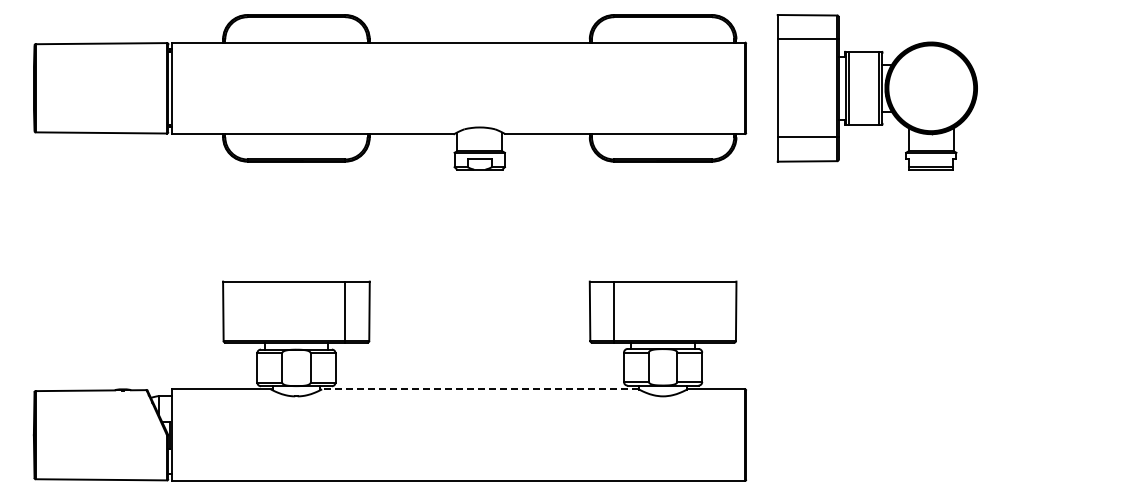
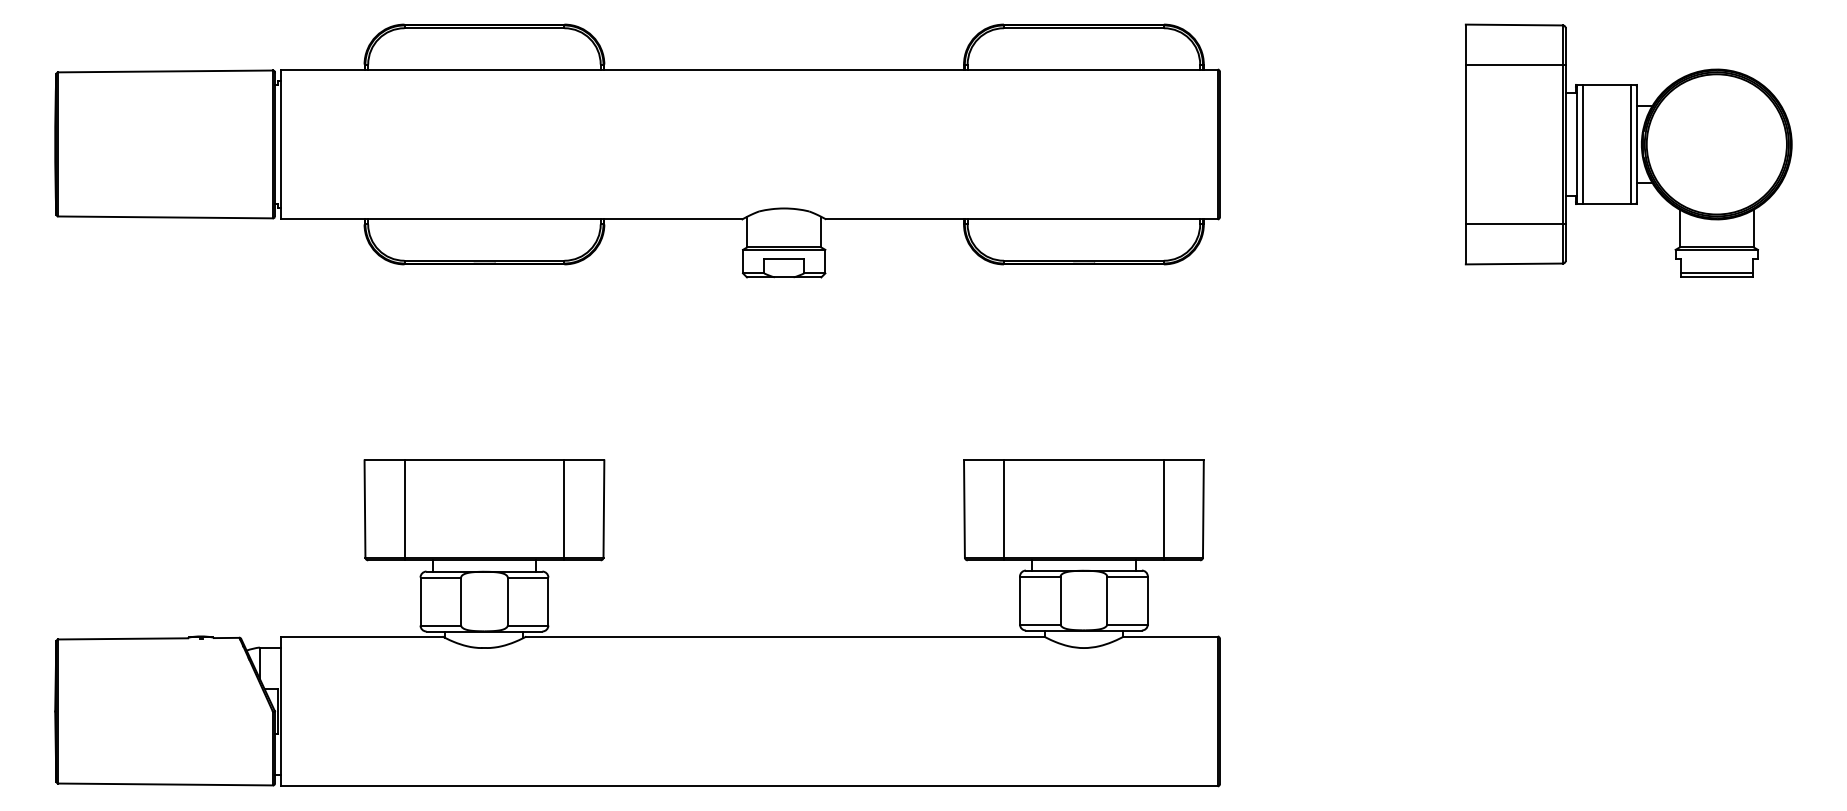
part: (876, 92) -> (1627, 151), moved
line: (247, 311) -> (404, 509), added
line: (712, 311) -> (1164, 509), added
line: (479, 389) -> (783, 636), dashed -> solid

